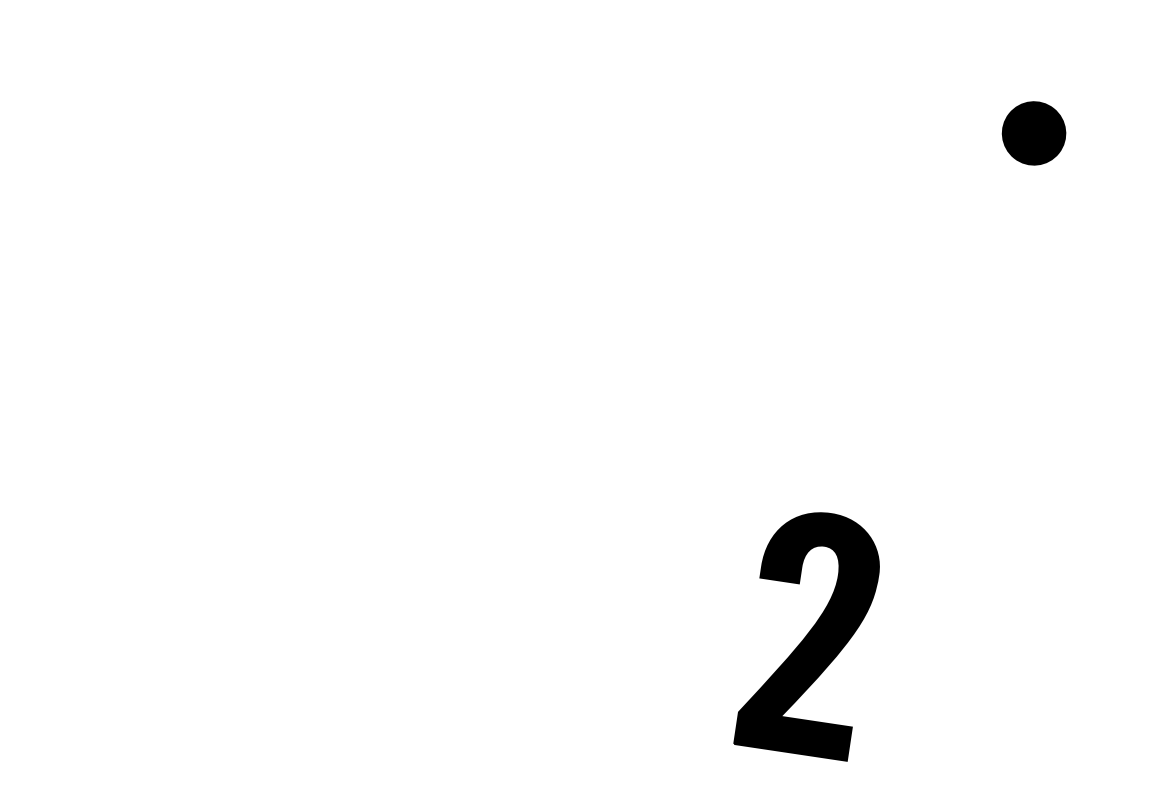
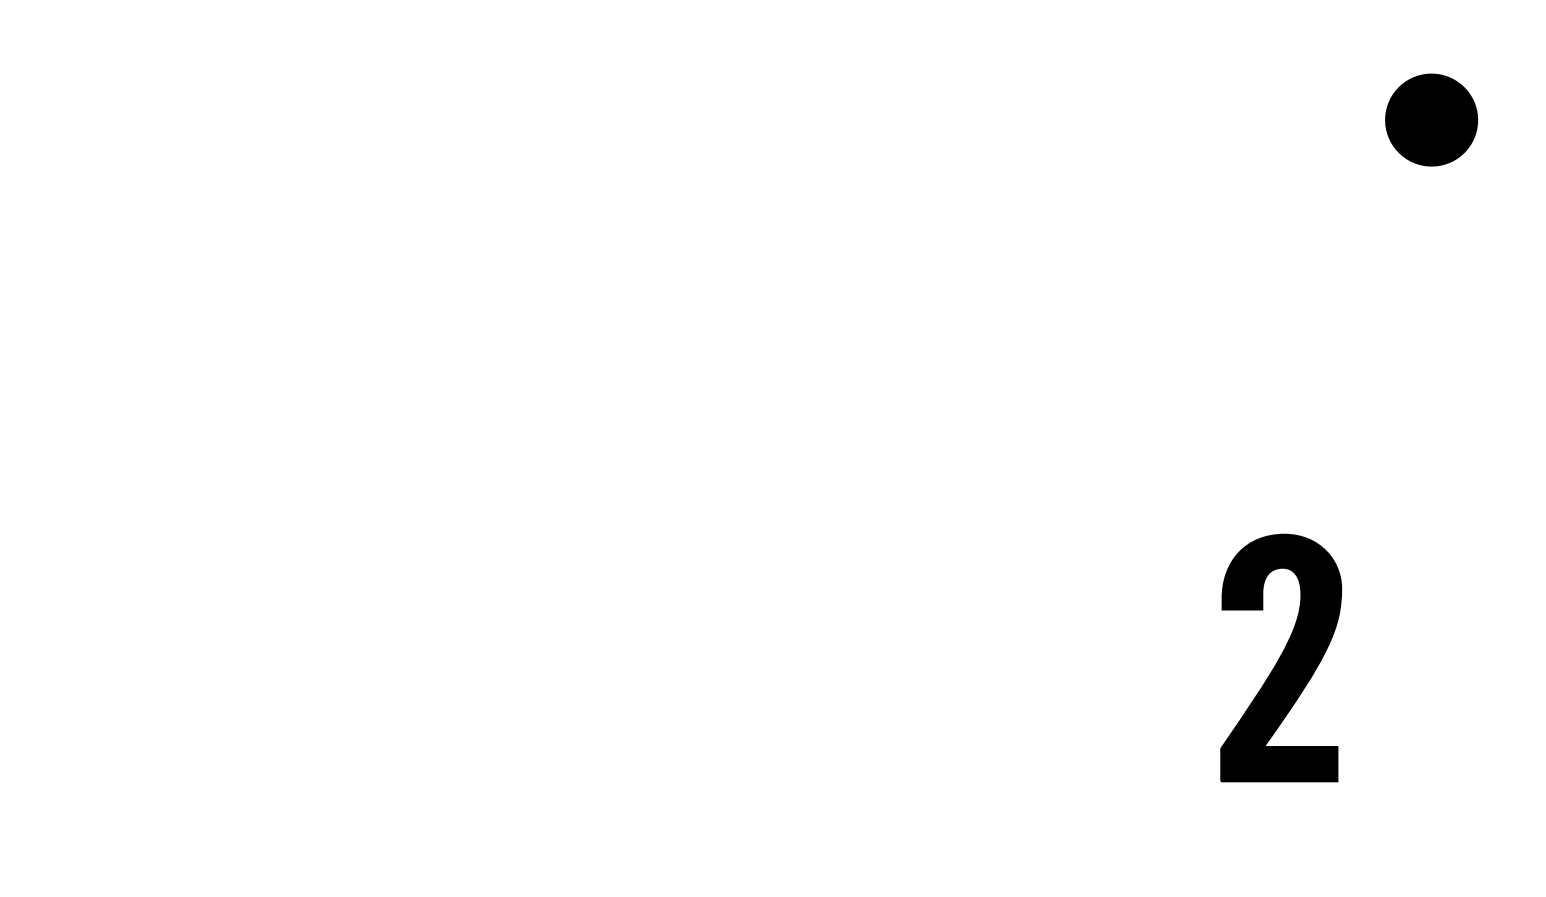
part: (1033, 132) -> (1431, 119), size x1.43

